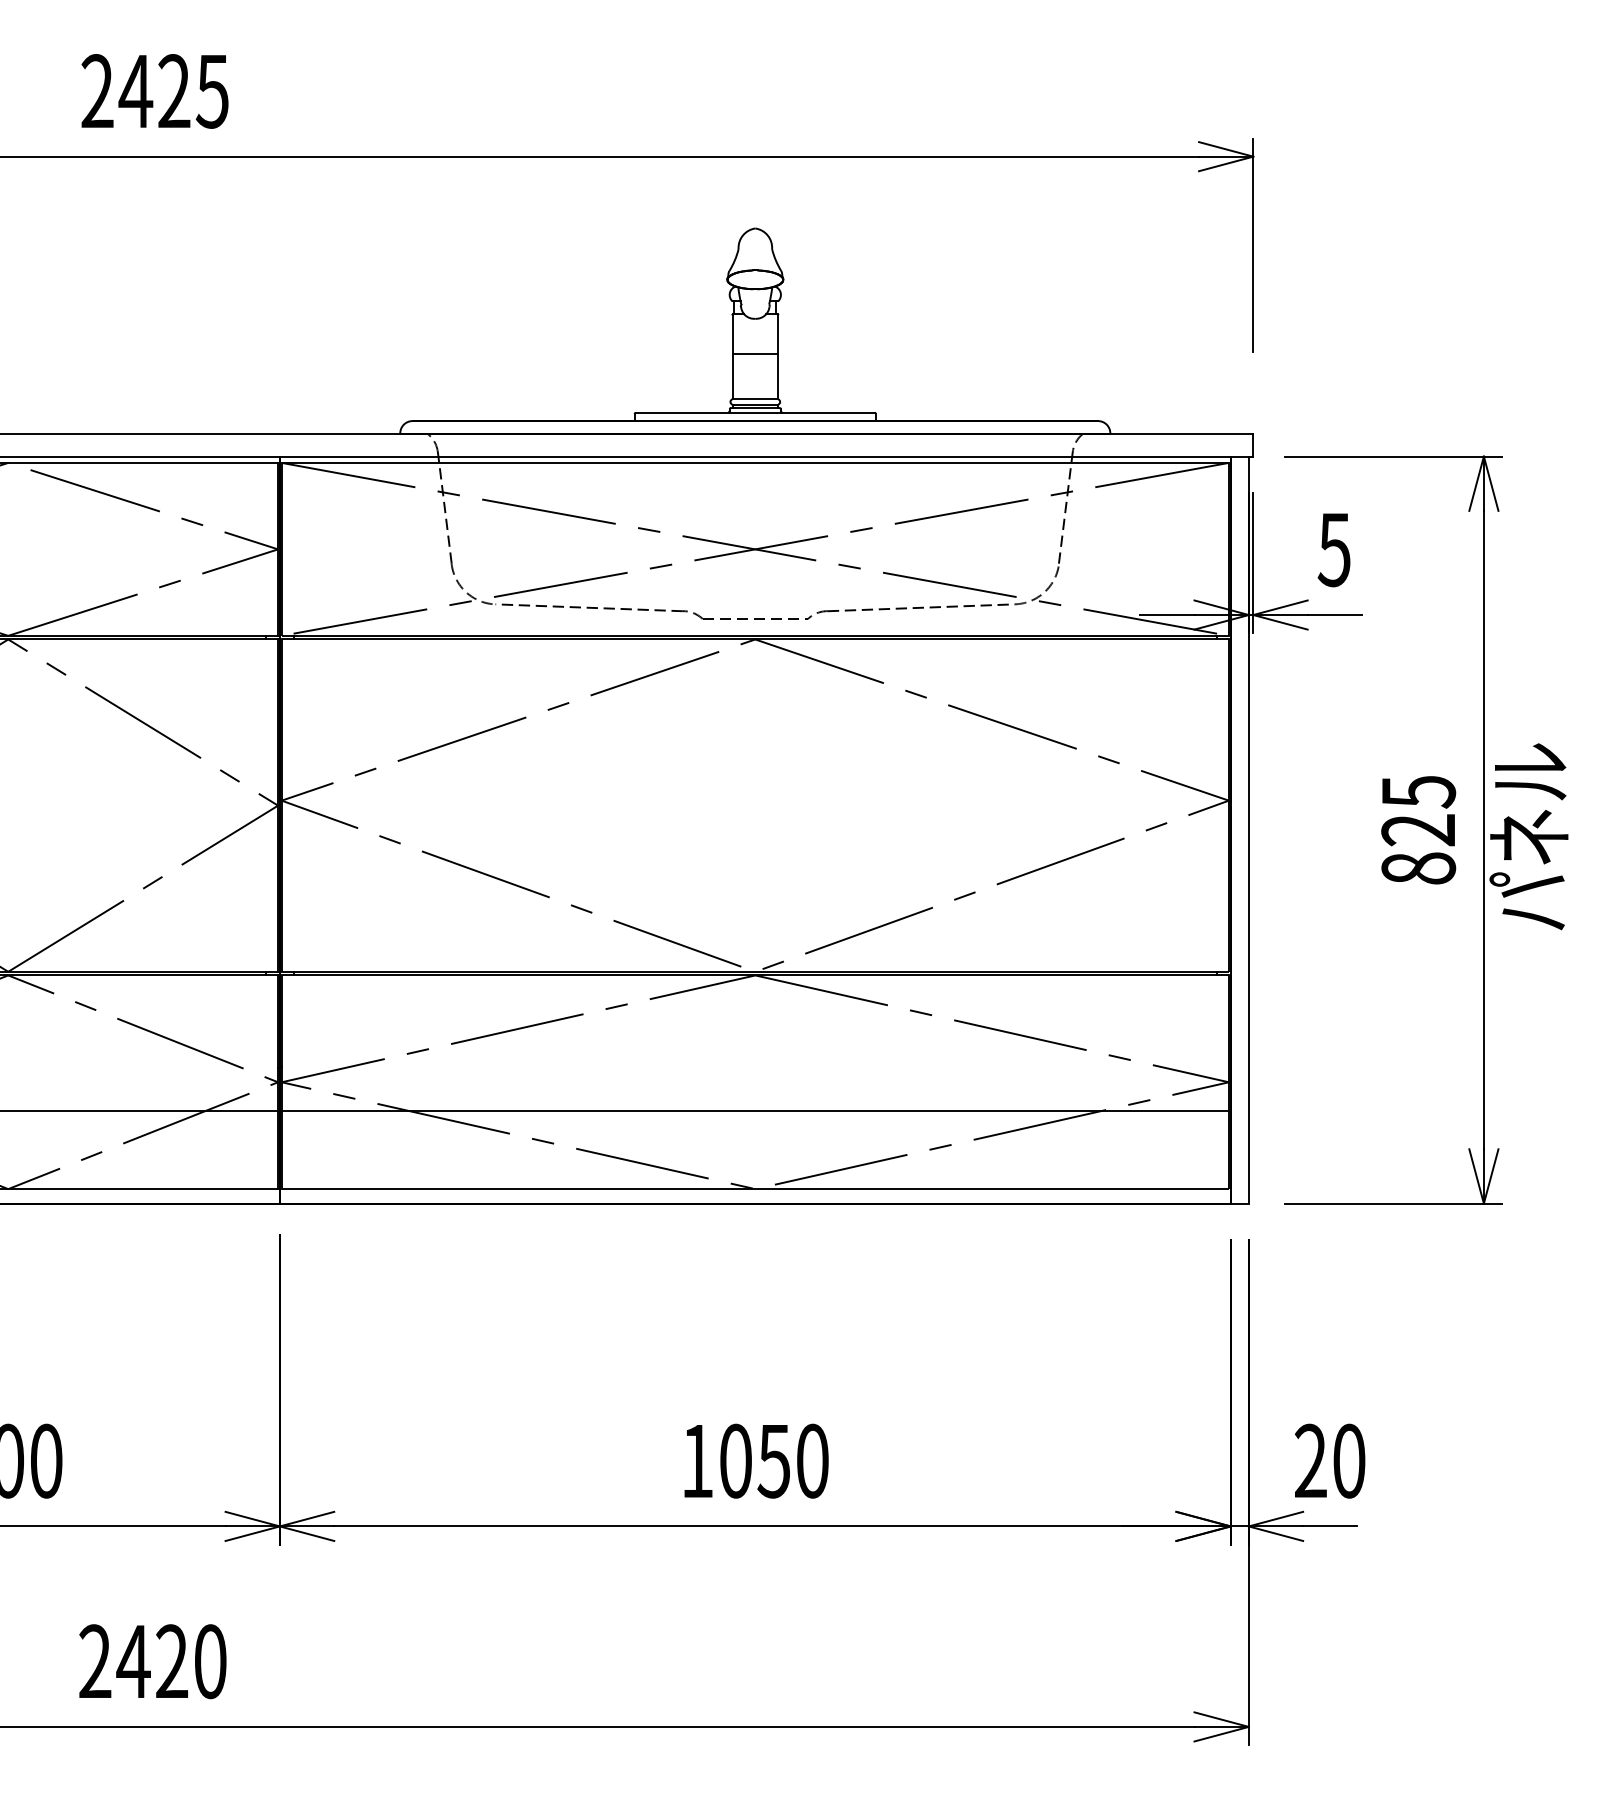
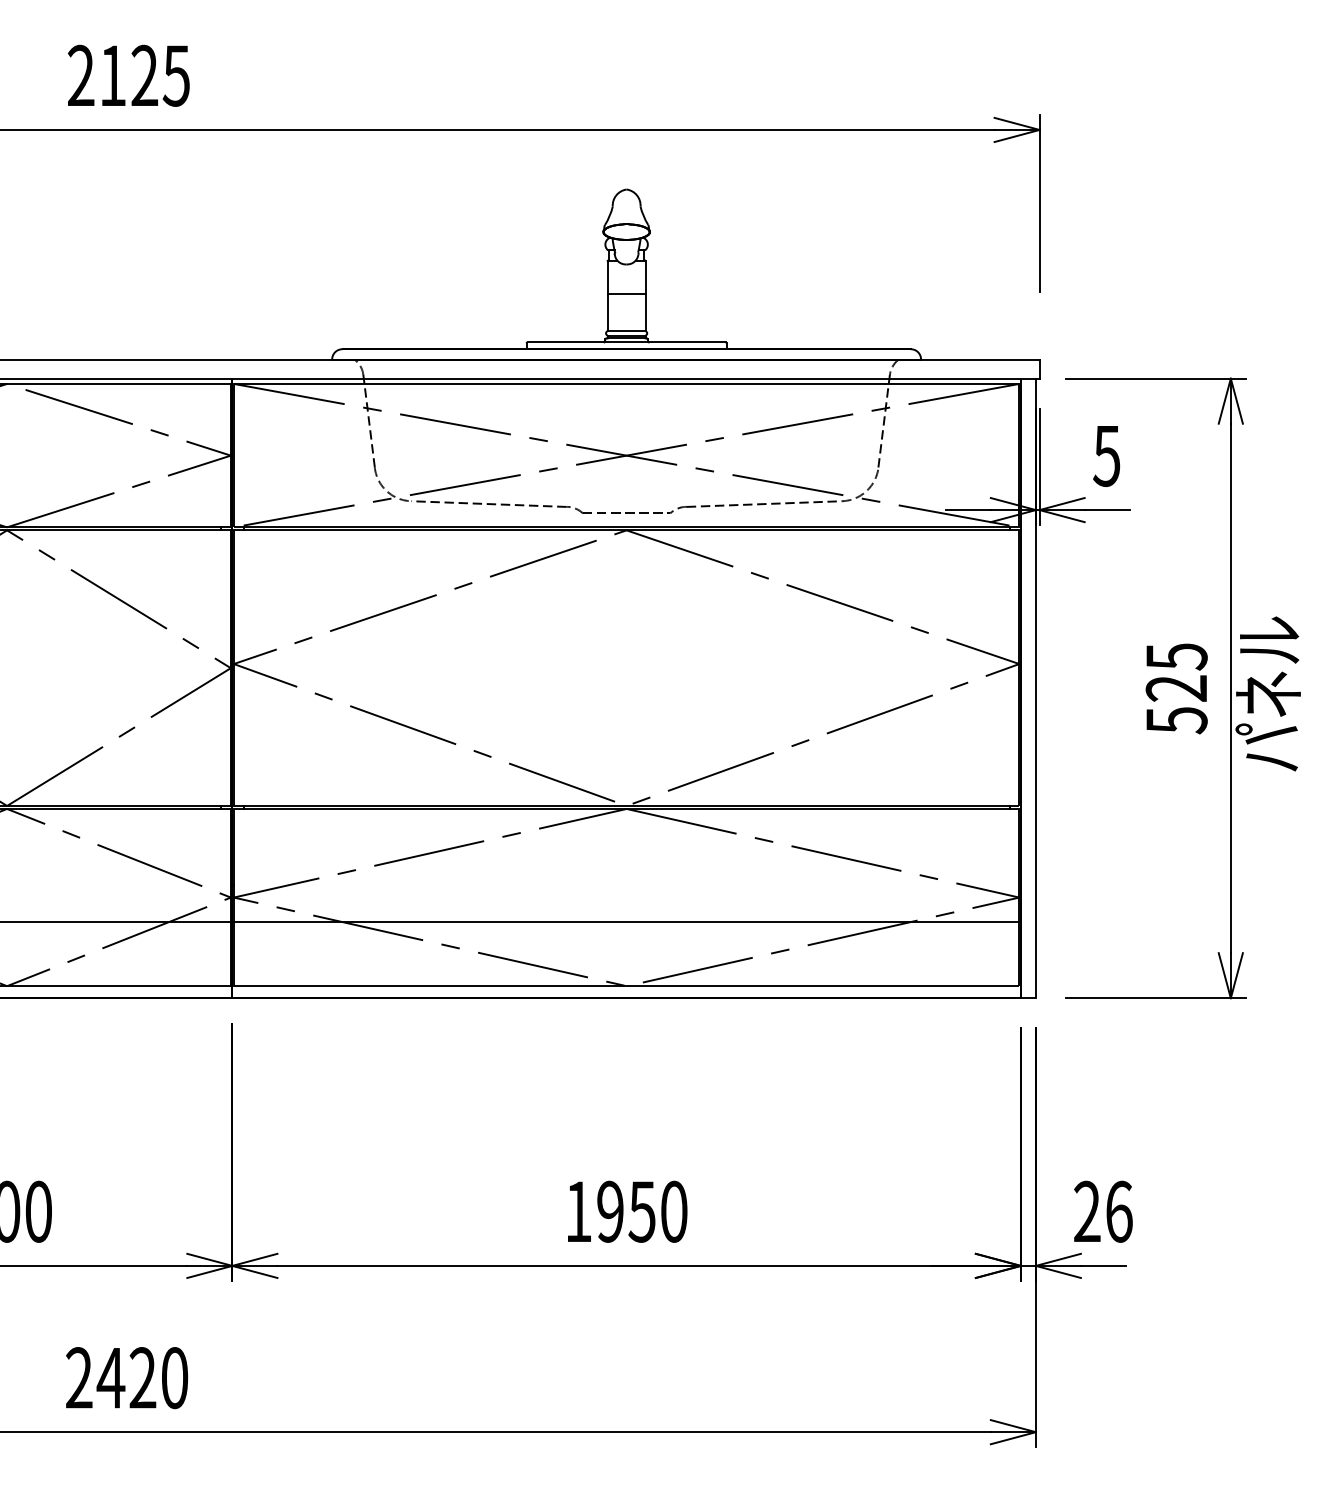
text: (135, 91) -> (112, 75), 2425 -> 2125
text: (1418, 868) -> (1176, 720), 825 -> 525
text: (735, 1460) -> (610, 1211), 1050 -> 1950
text: (1349, 1460) -> (1119, 1211), 20 -> 26

